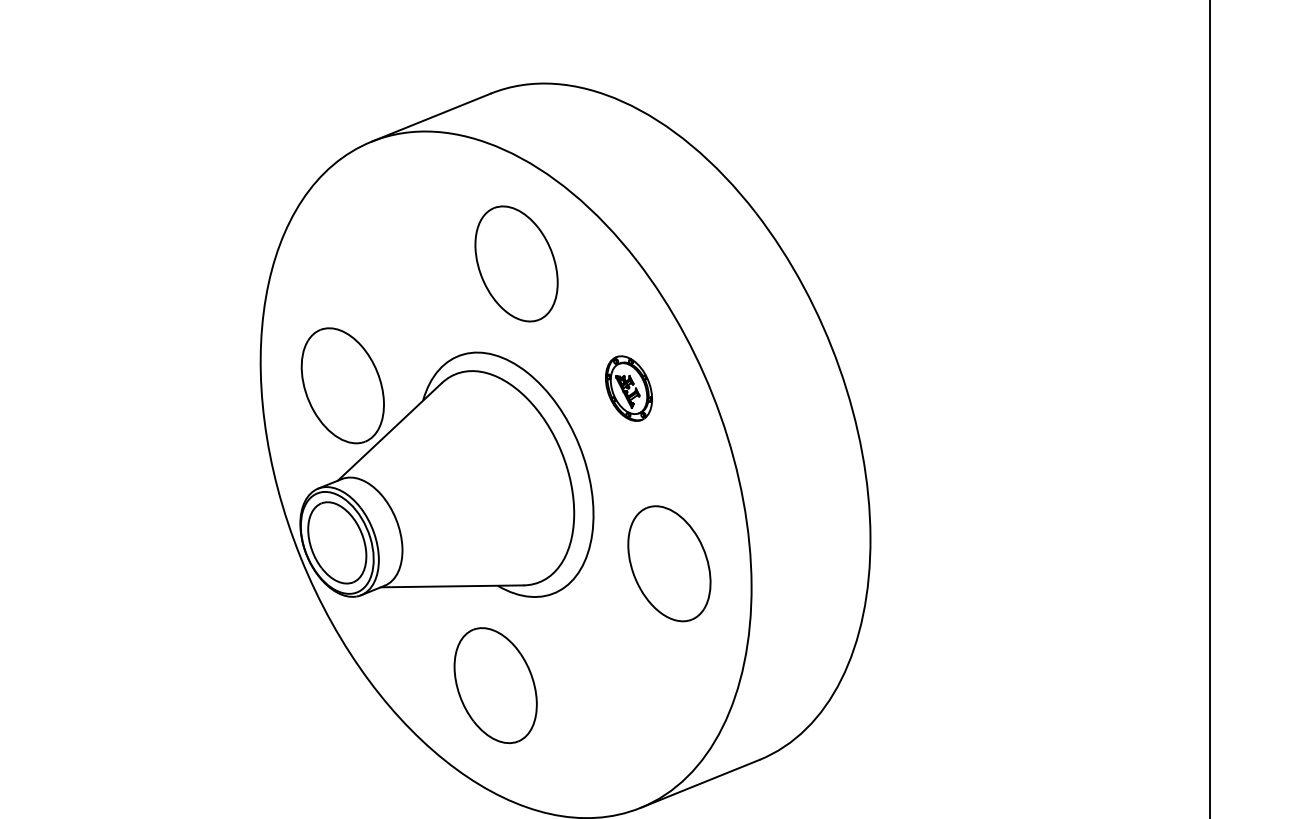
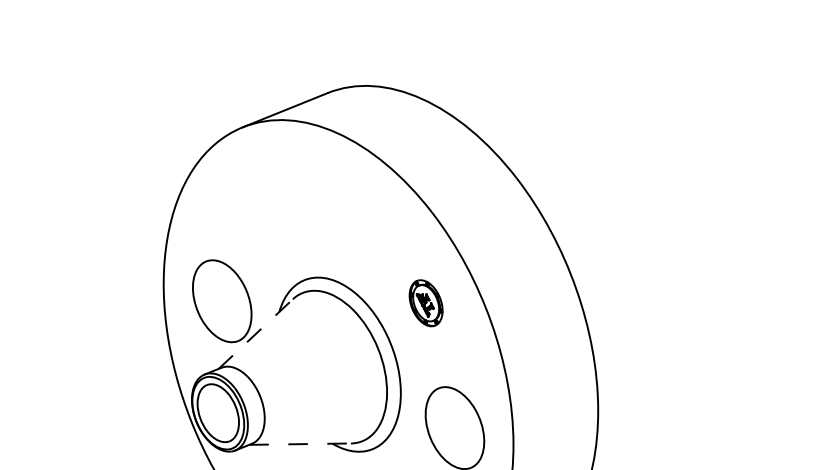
part: (516, 263) -> (345, 214), removed
line: (390, 431) -> (256, 333), solid -> dashed
line: (452, 586) -> (300, 444), solid -> dashed

